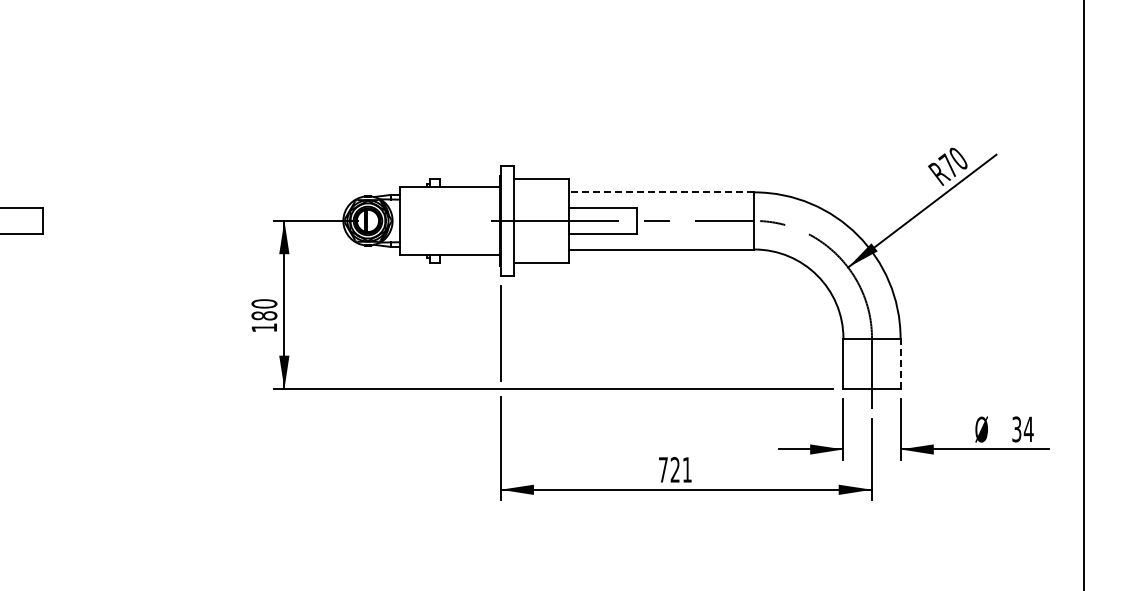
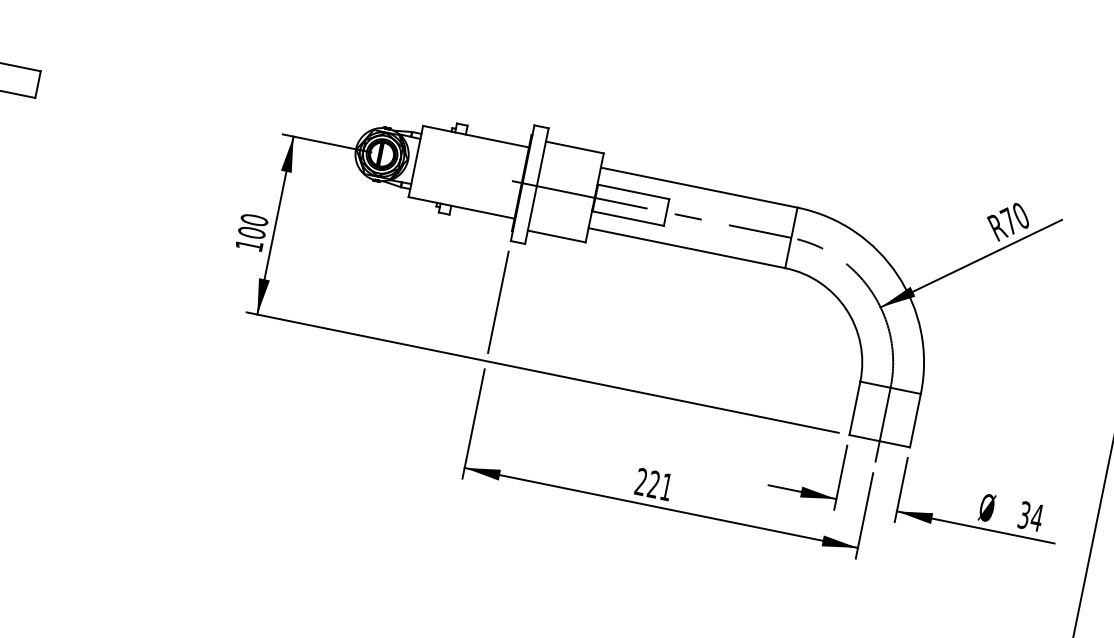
line: (661, 192) -> (699, 187), dashed -> solid
text: (264, 315) -> (252, 232), 180 -> 100
line: (900, 363) -> (915, 420), dashed -> solid
text: (662, 469) -> (640, 481), 721 -> 221

